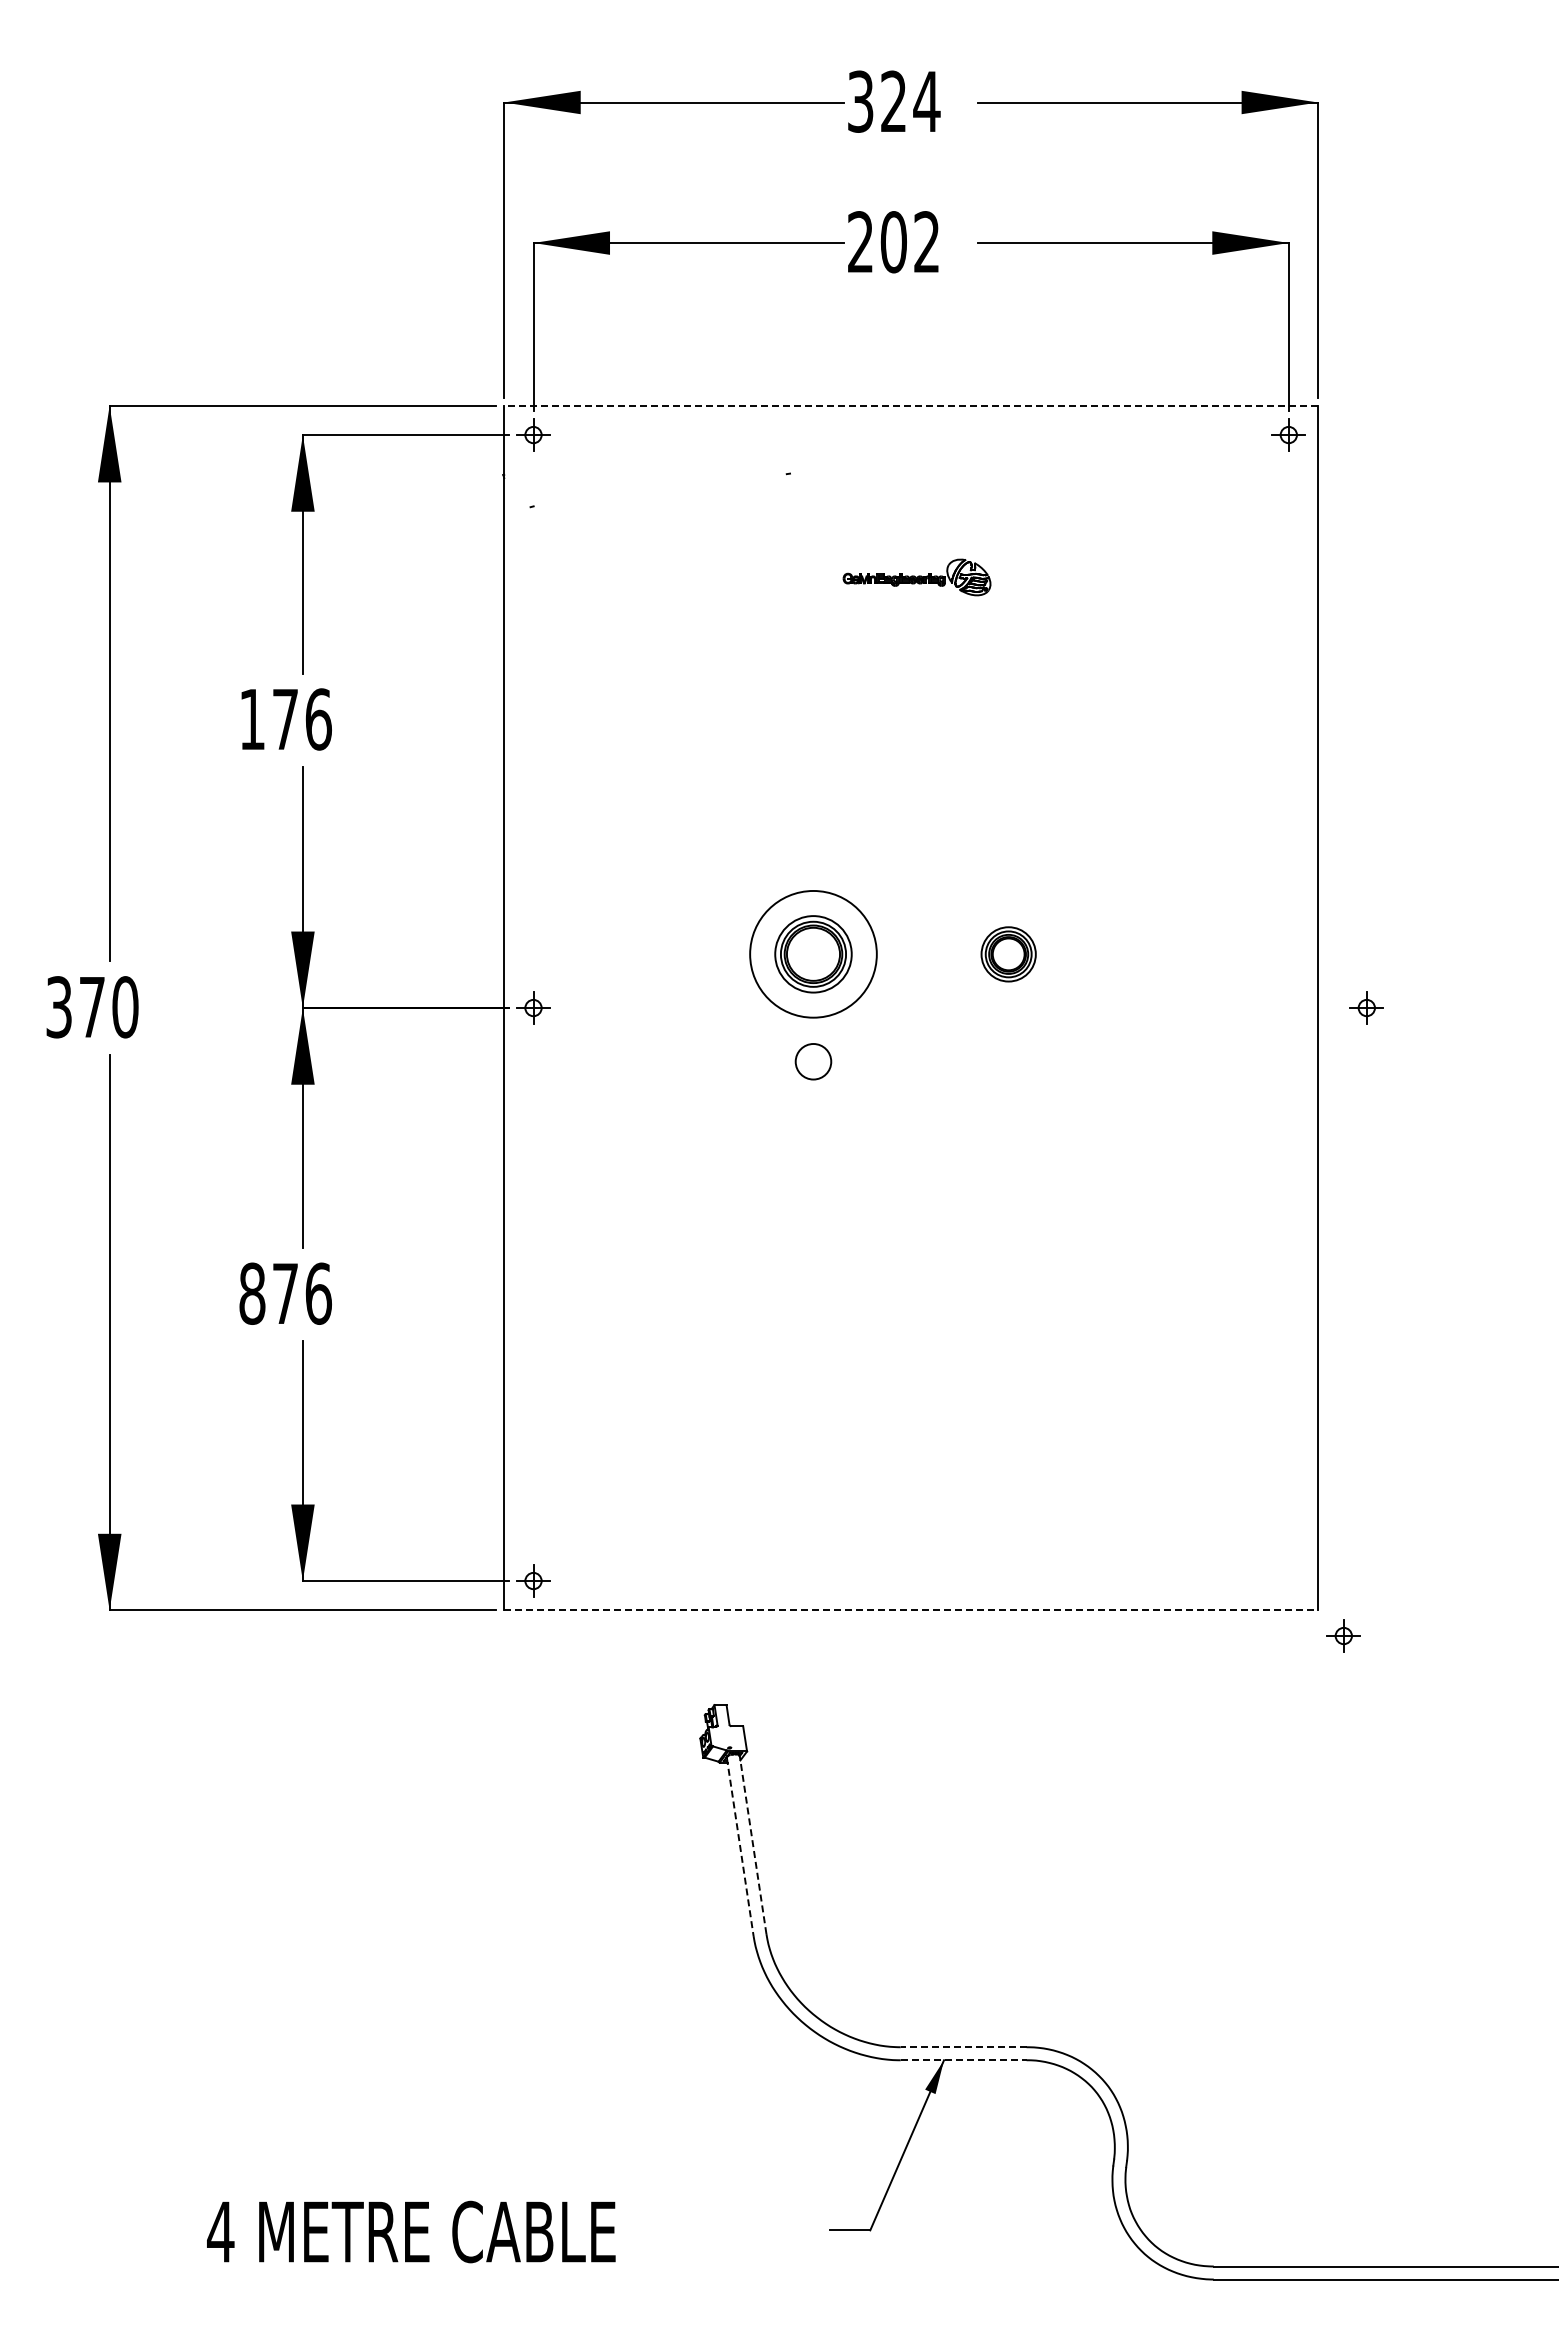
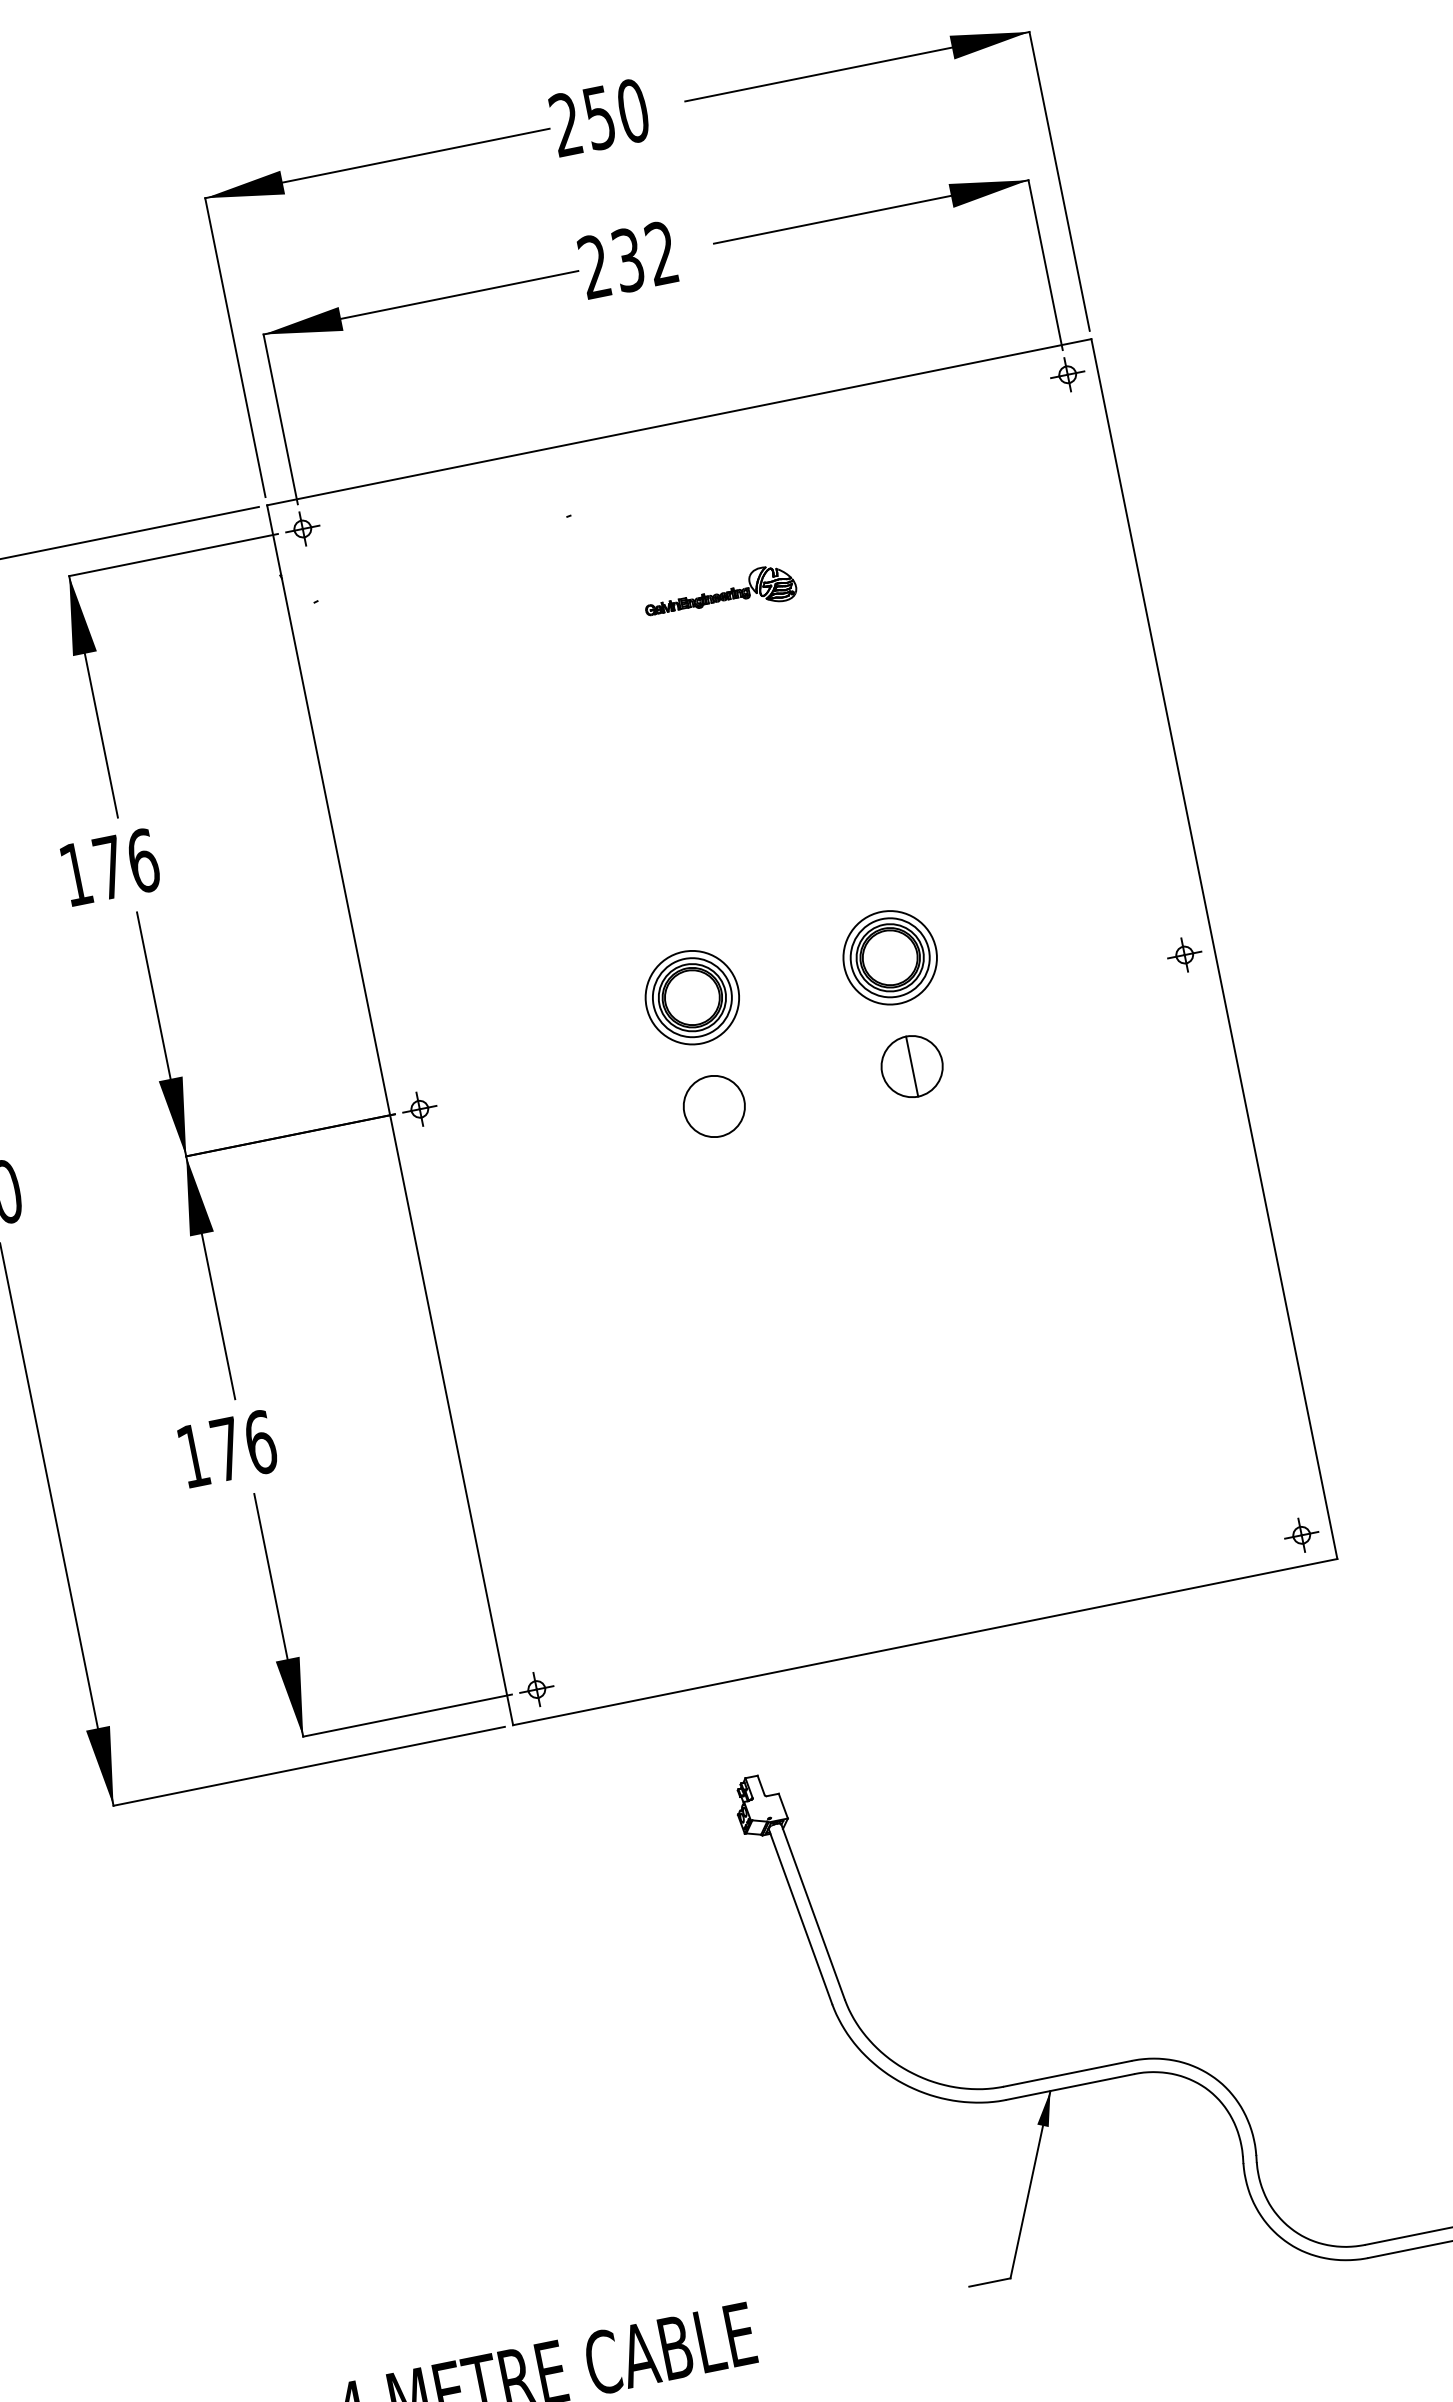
text: (894, 101) -> (600, 117), 324 -> 250
text: (893, 242) -> (628, 260), 202 -> 232
line: (911, 405) -> (679, 421), dashed -> solid
circle: (813, 954) -> (692, 997), size x0.71
part: (1008, 954) -> (889, 958), size x1.67
part: (1366, 1007) -> (1184, 954), moved
circle: (813, 1061) -> (714, 1106), size x1.67
part: (1008, 1061) -> (911, 1066), added
text: (252, 1293) -> (193, 1455), 876 -> 176
line: (911, 1610) -> (925, 1642), dashed -> solid
part: (1343, 1635) -> (1301, 1534), moved
line: (753, 1844) -> (813, 1911), dashed -> solid
line: (740, 1847) -> (800, 1917), dashed -> solid
line: (963, 2047) -> (1067, 2074), dashed -> solid
line: (963, 2060) -> (1070, 2087), dashed -> solid

